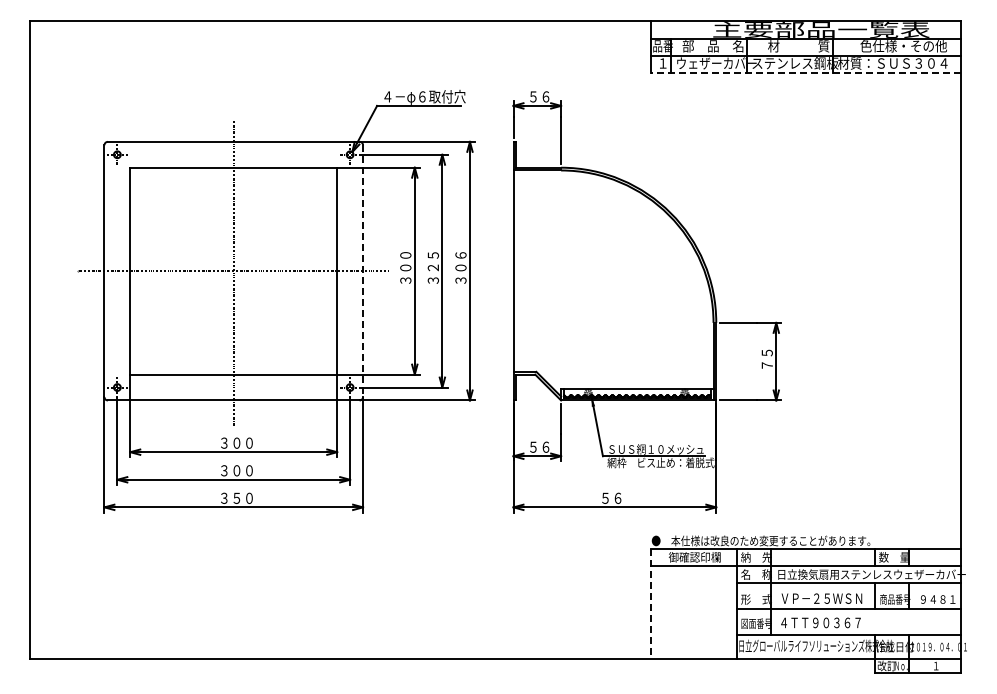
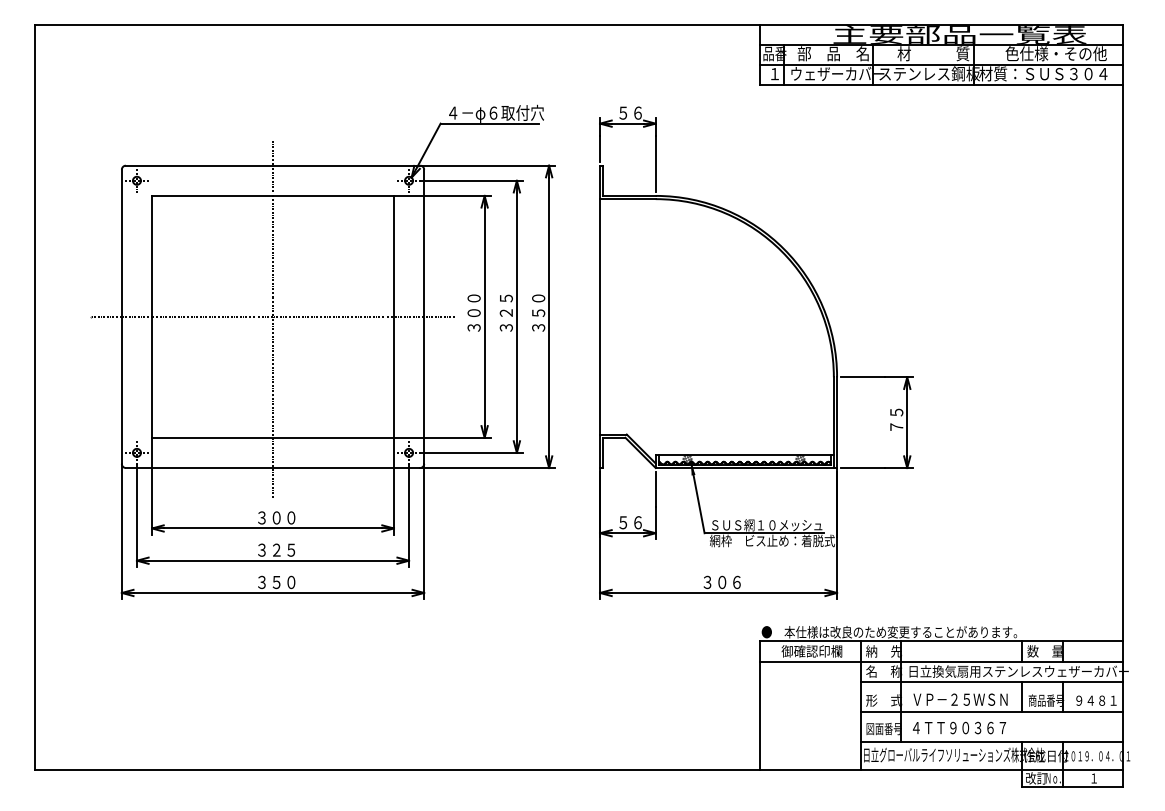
line: (805, 73) -> (941, 85), dashed -> solid
text: (460, 261) -> (538, 305), ３０６ -> ３５０
line: (363, 271) -> (424, 317), dashed -> solid
text: (242, 470) -> (283, 549), ３００ -> ３２５
text: (617, 497) -> (721, 581), ５６ -> ３０６
line: (650, 604) -> (760, 706), dashed -> solid

